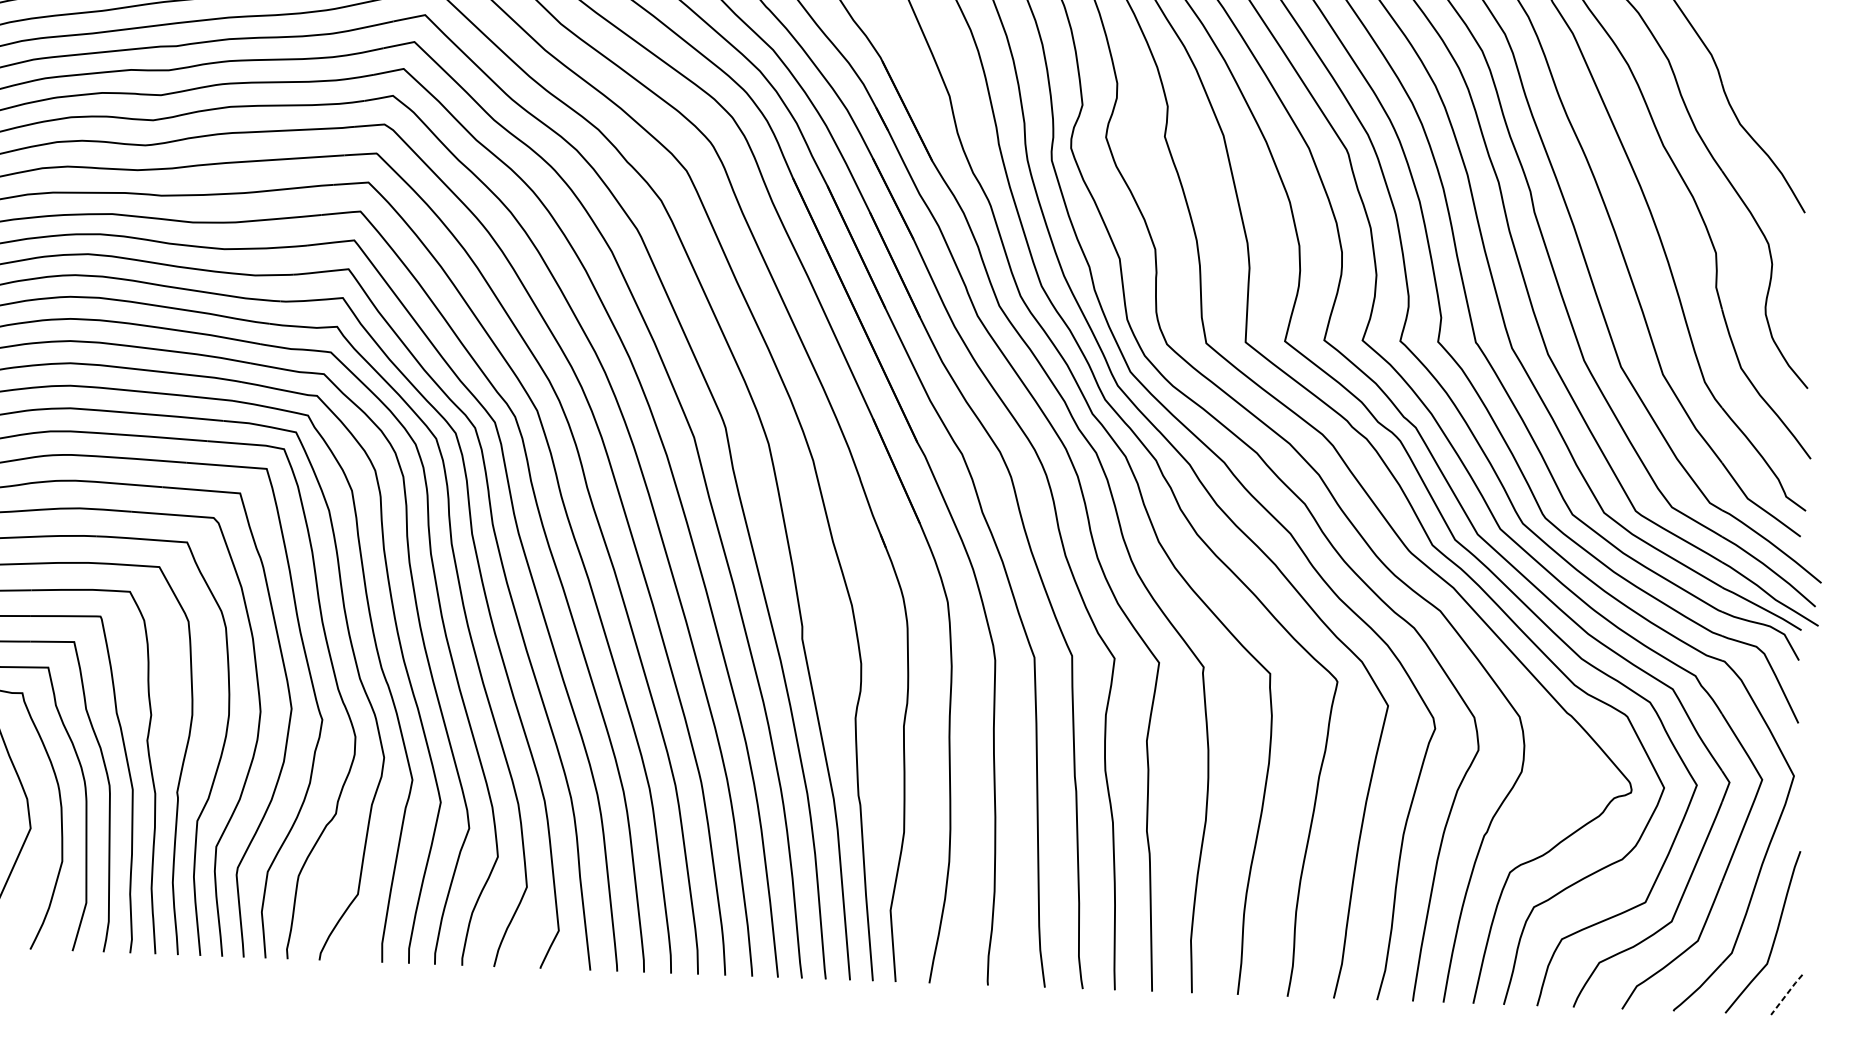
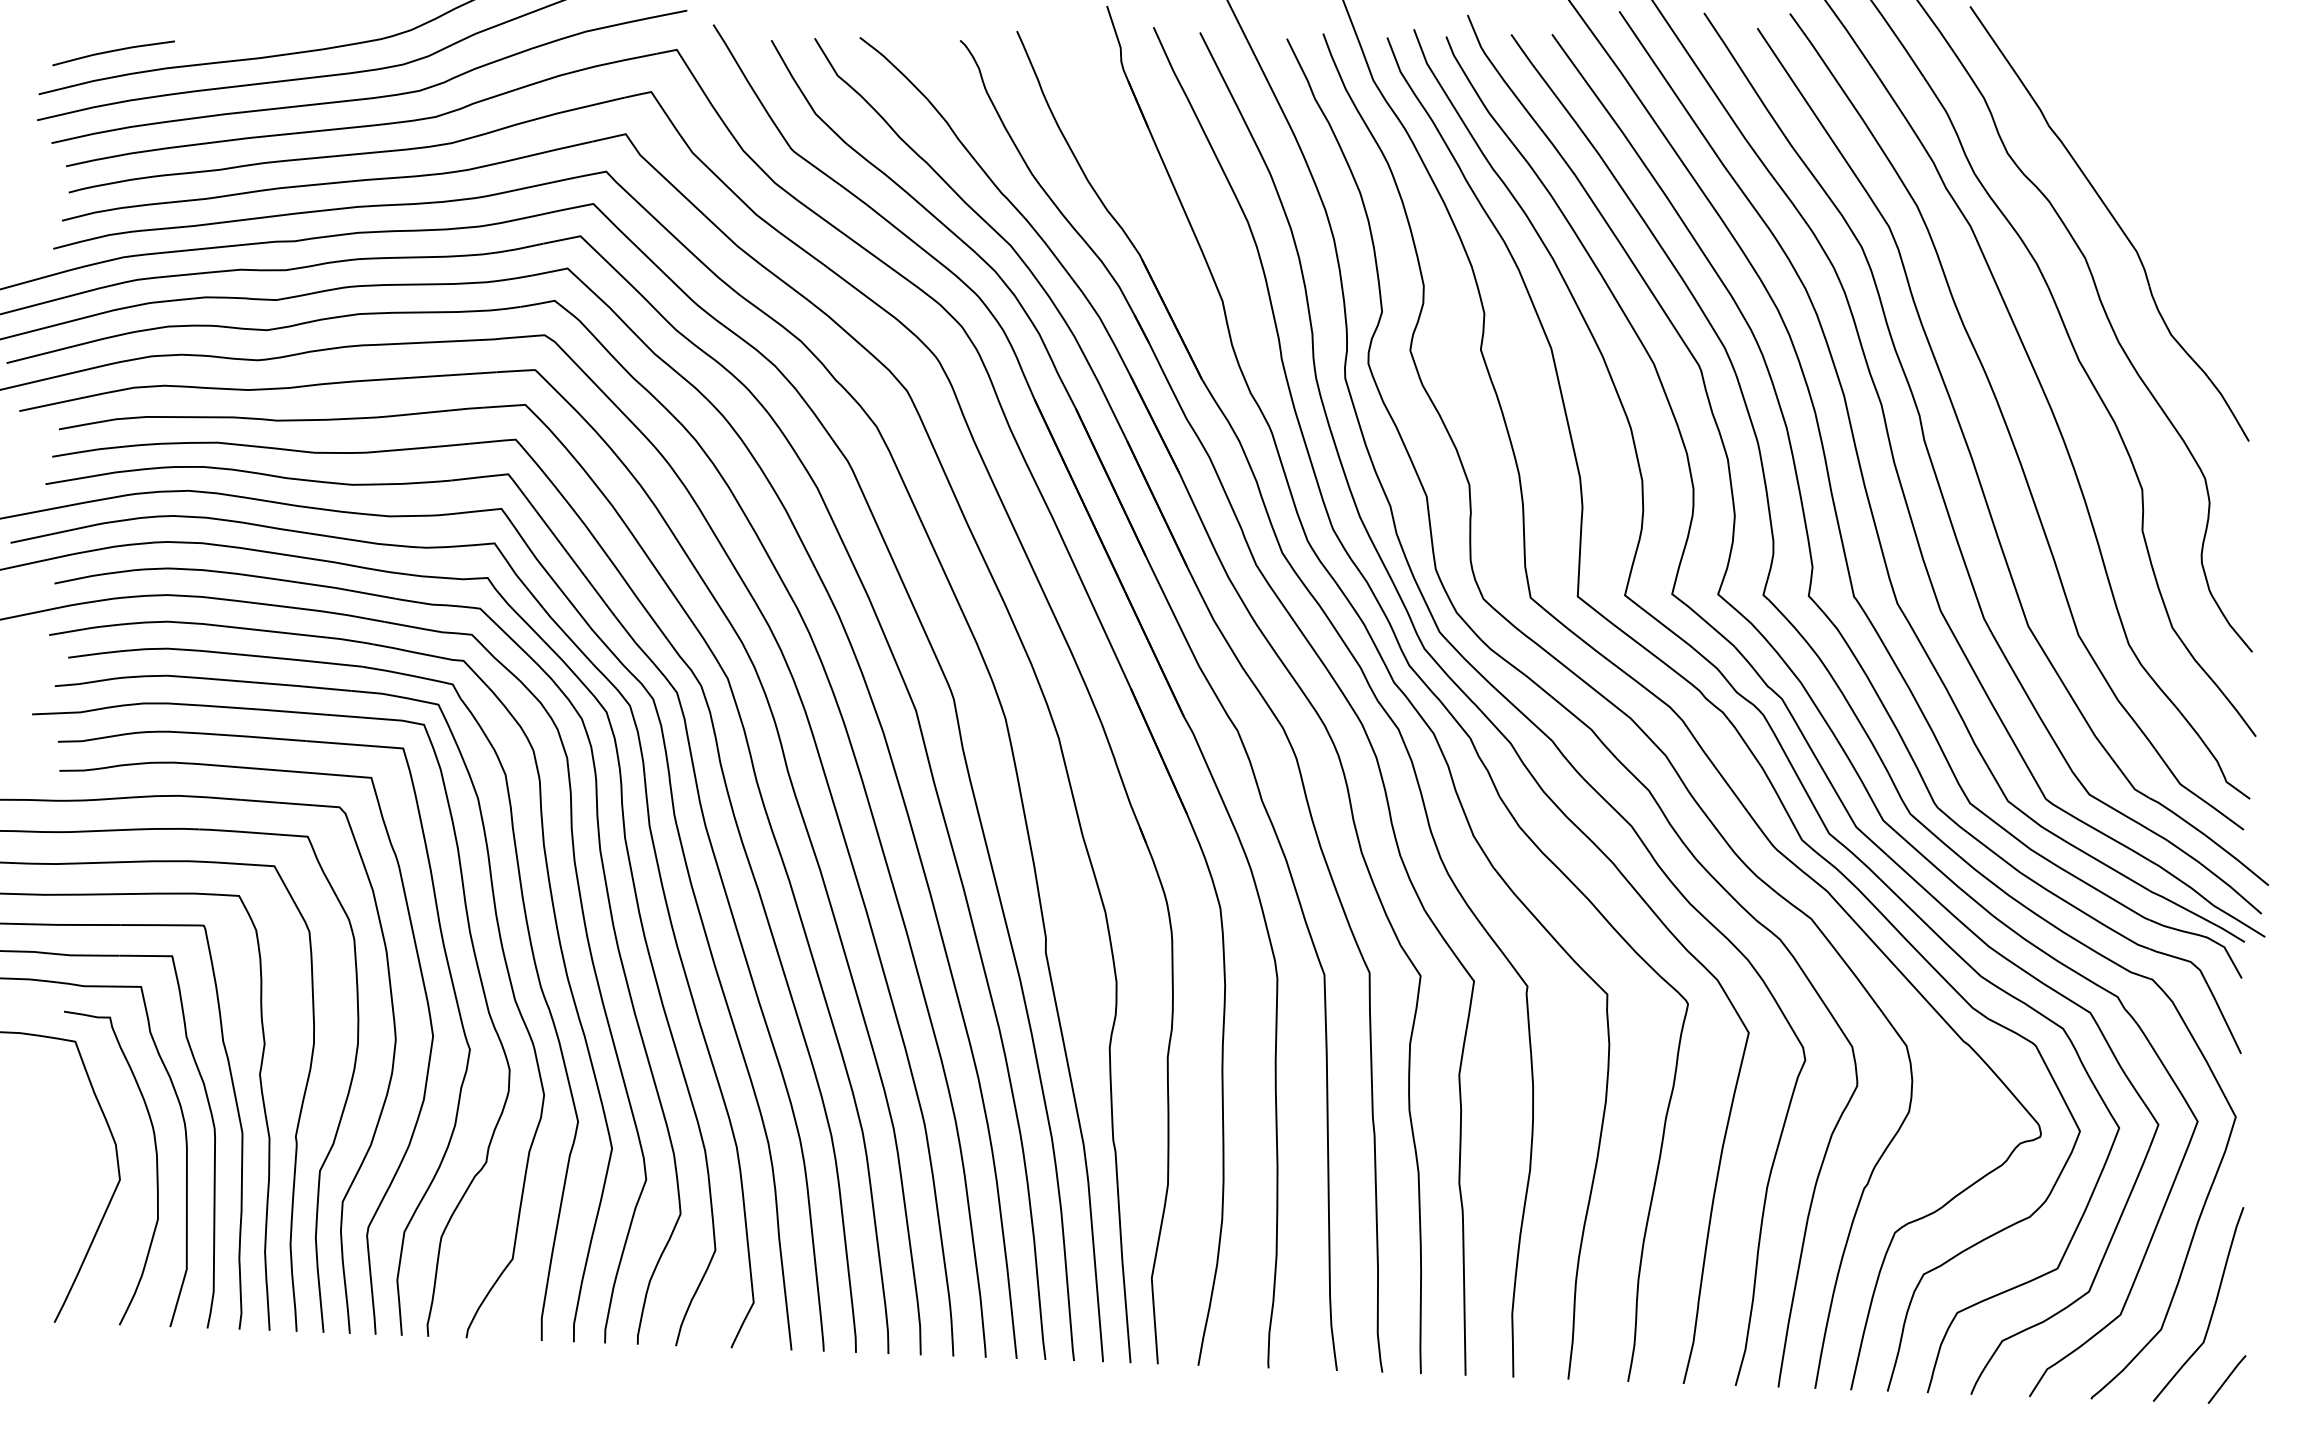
line: (1786, 994) -> (2226, 1379), dashed -> solid

